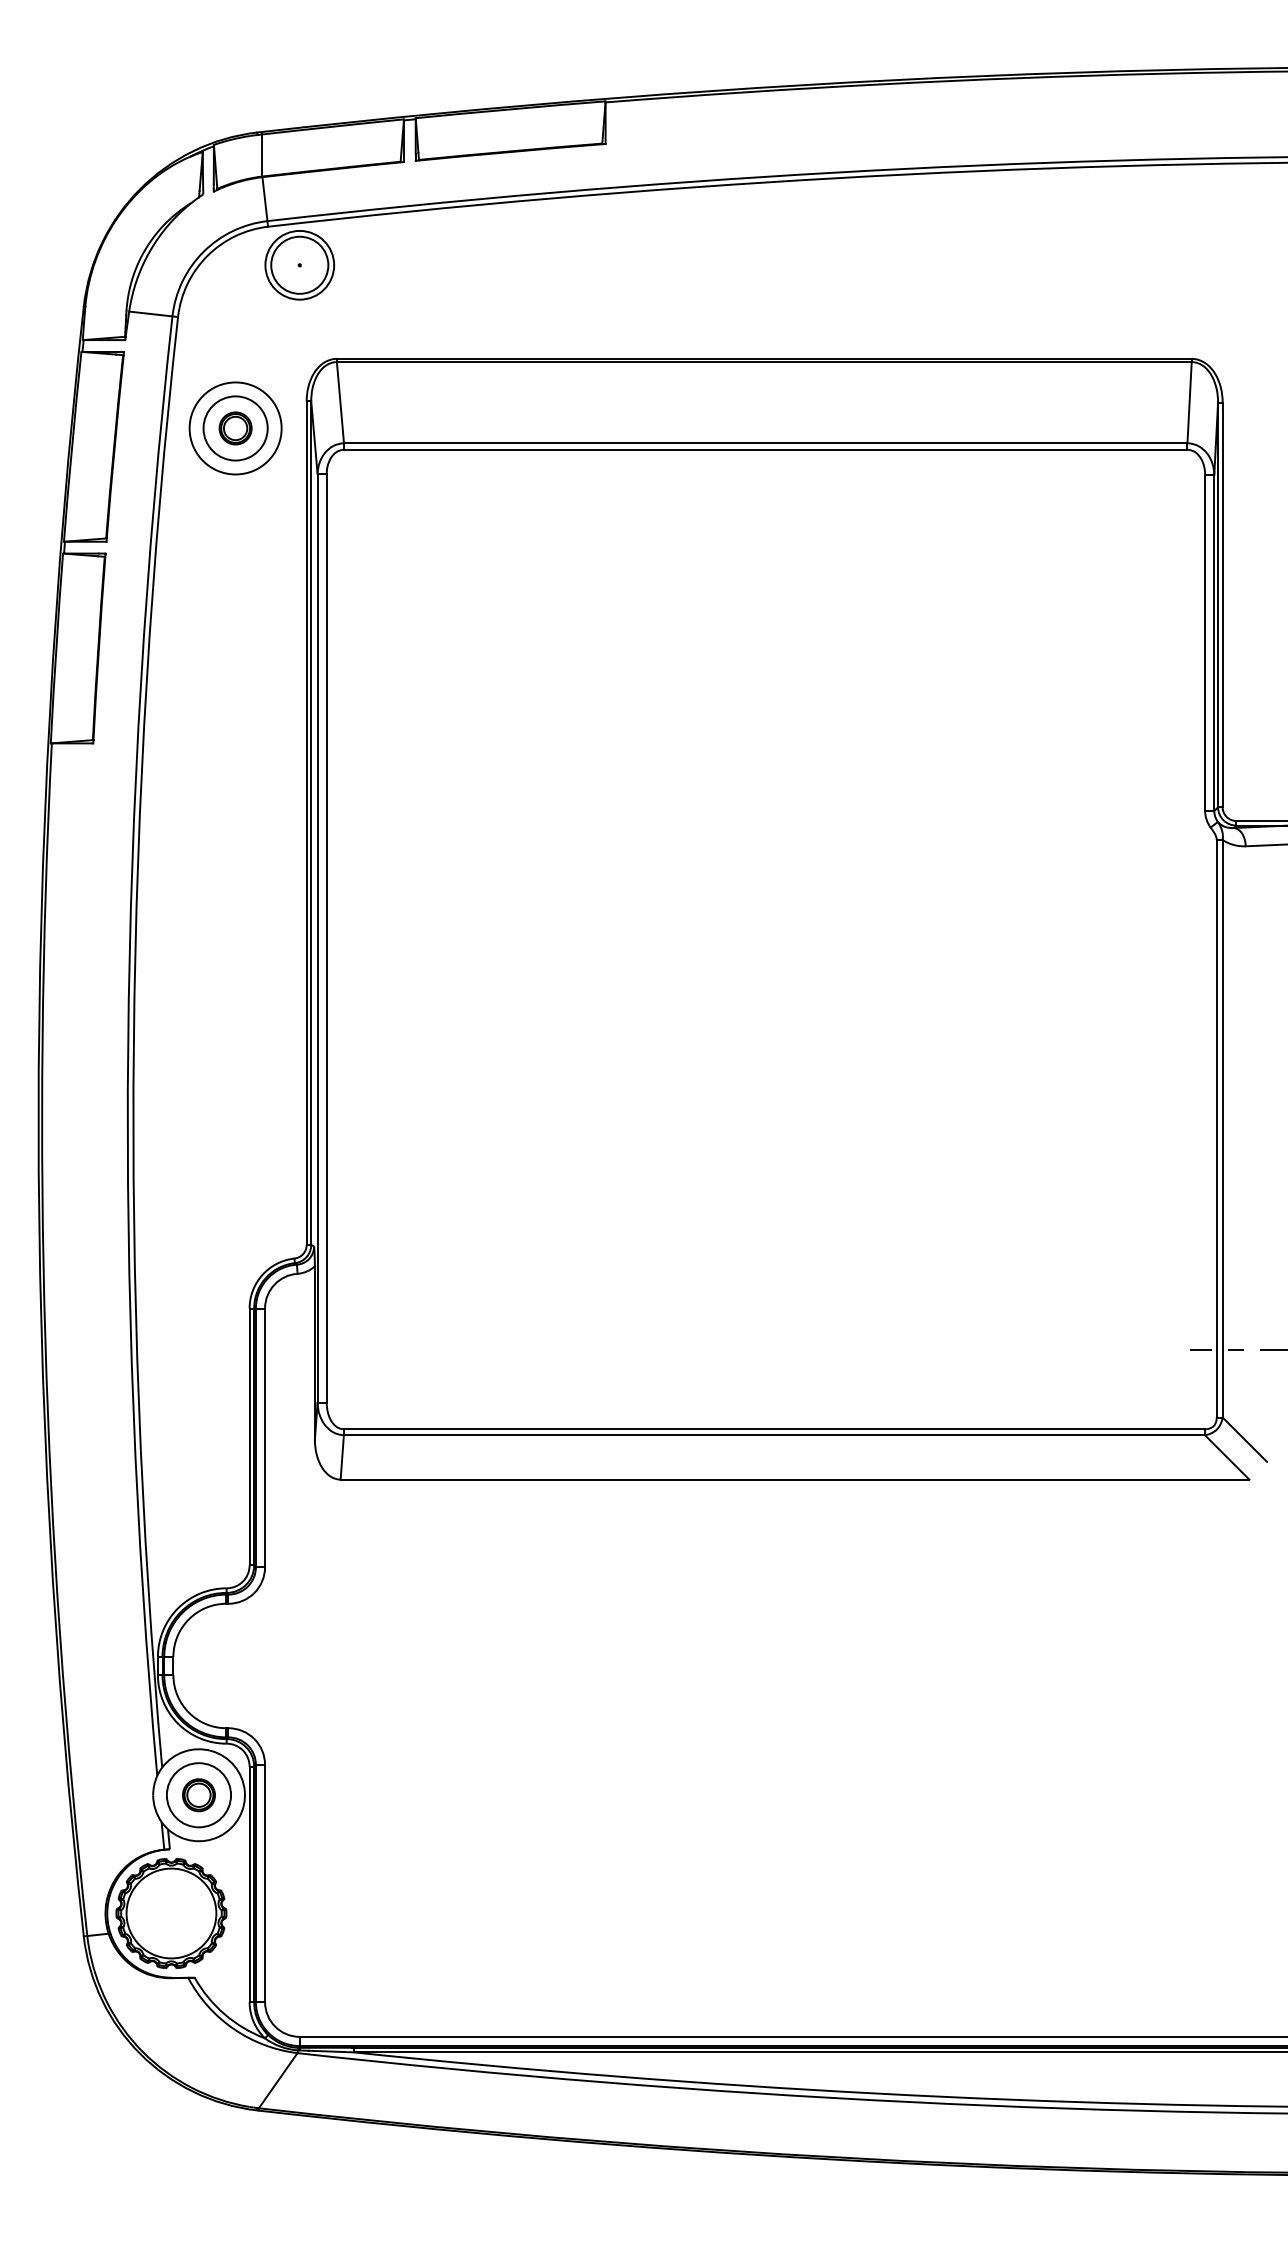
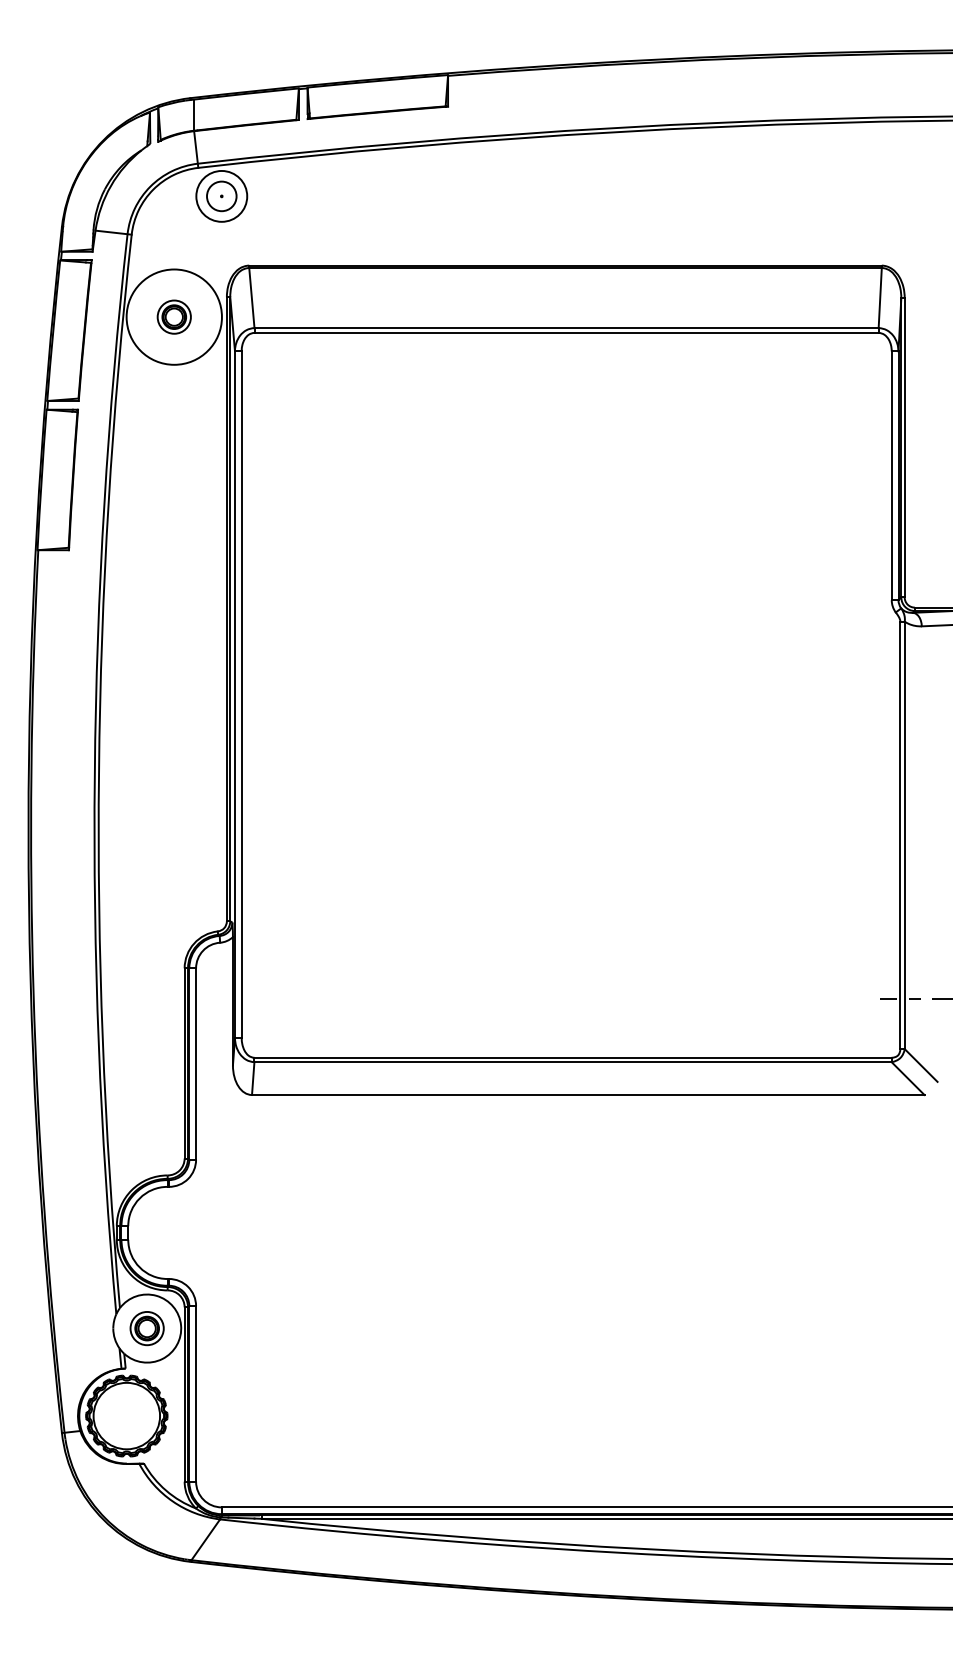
circle: (299, 264) -> (221, 195), size x0.7
circle: (235, 428) -> (174, 317), size x0.7
circle: (235, 428) -> (174, 317), size x1.4
circle: (198, 1795) -> (146, 1328), size x0.7

